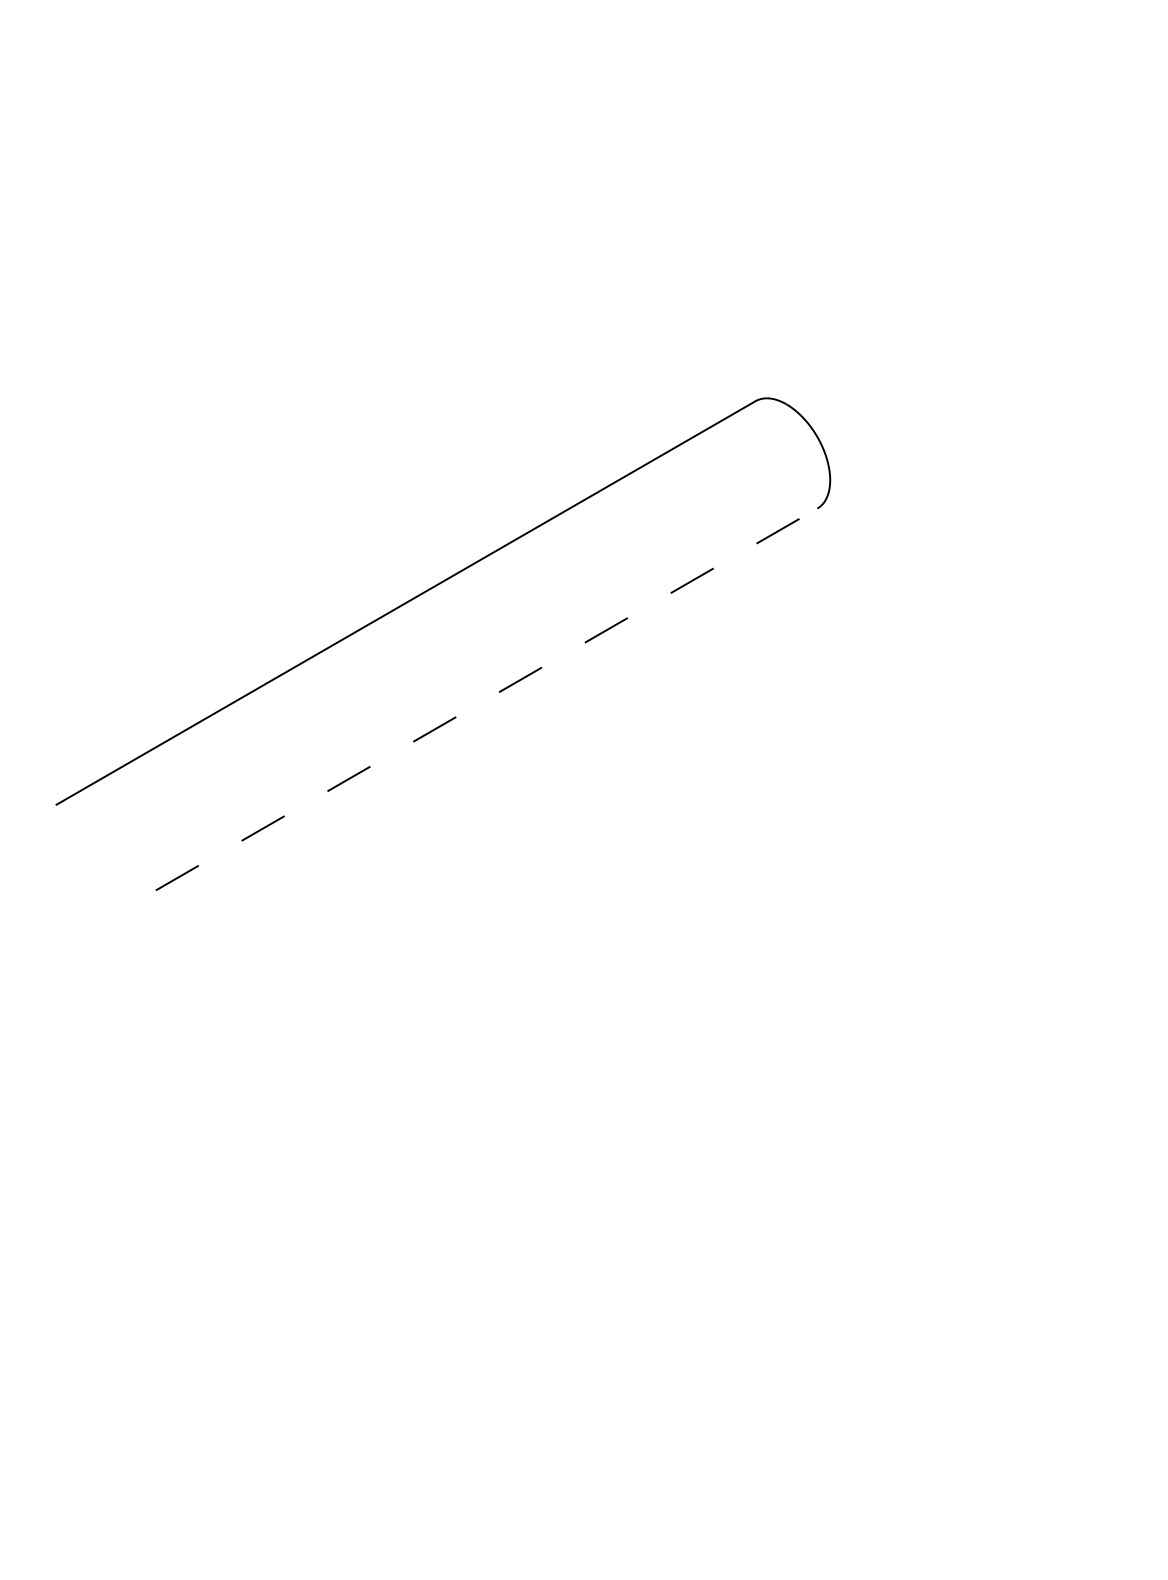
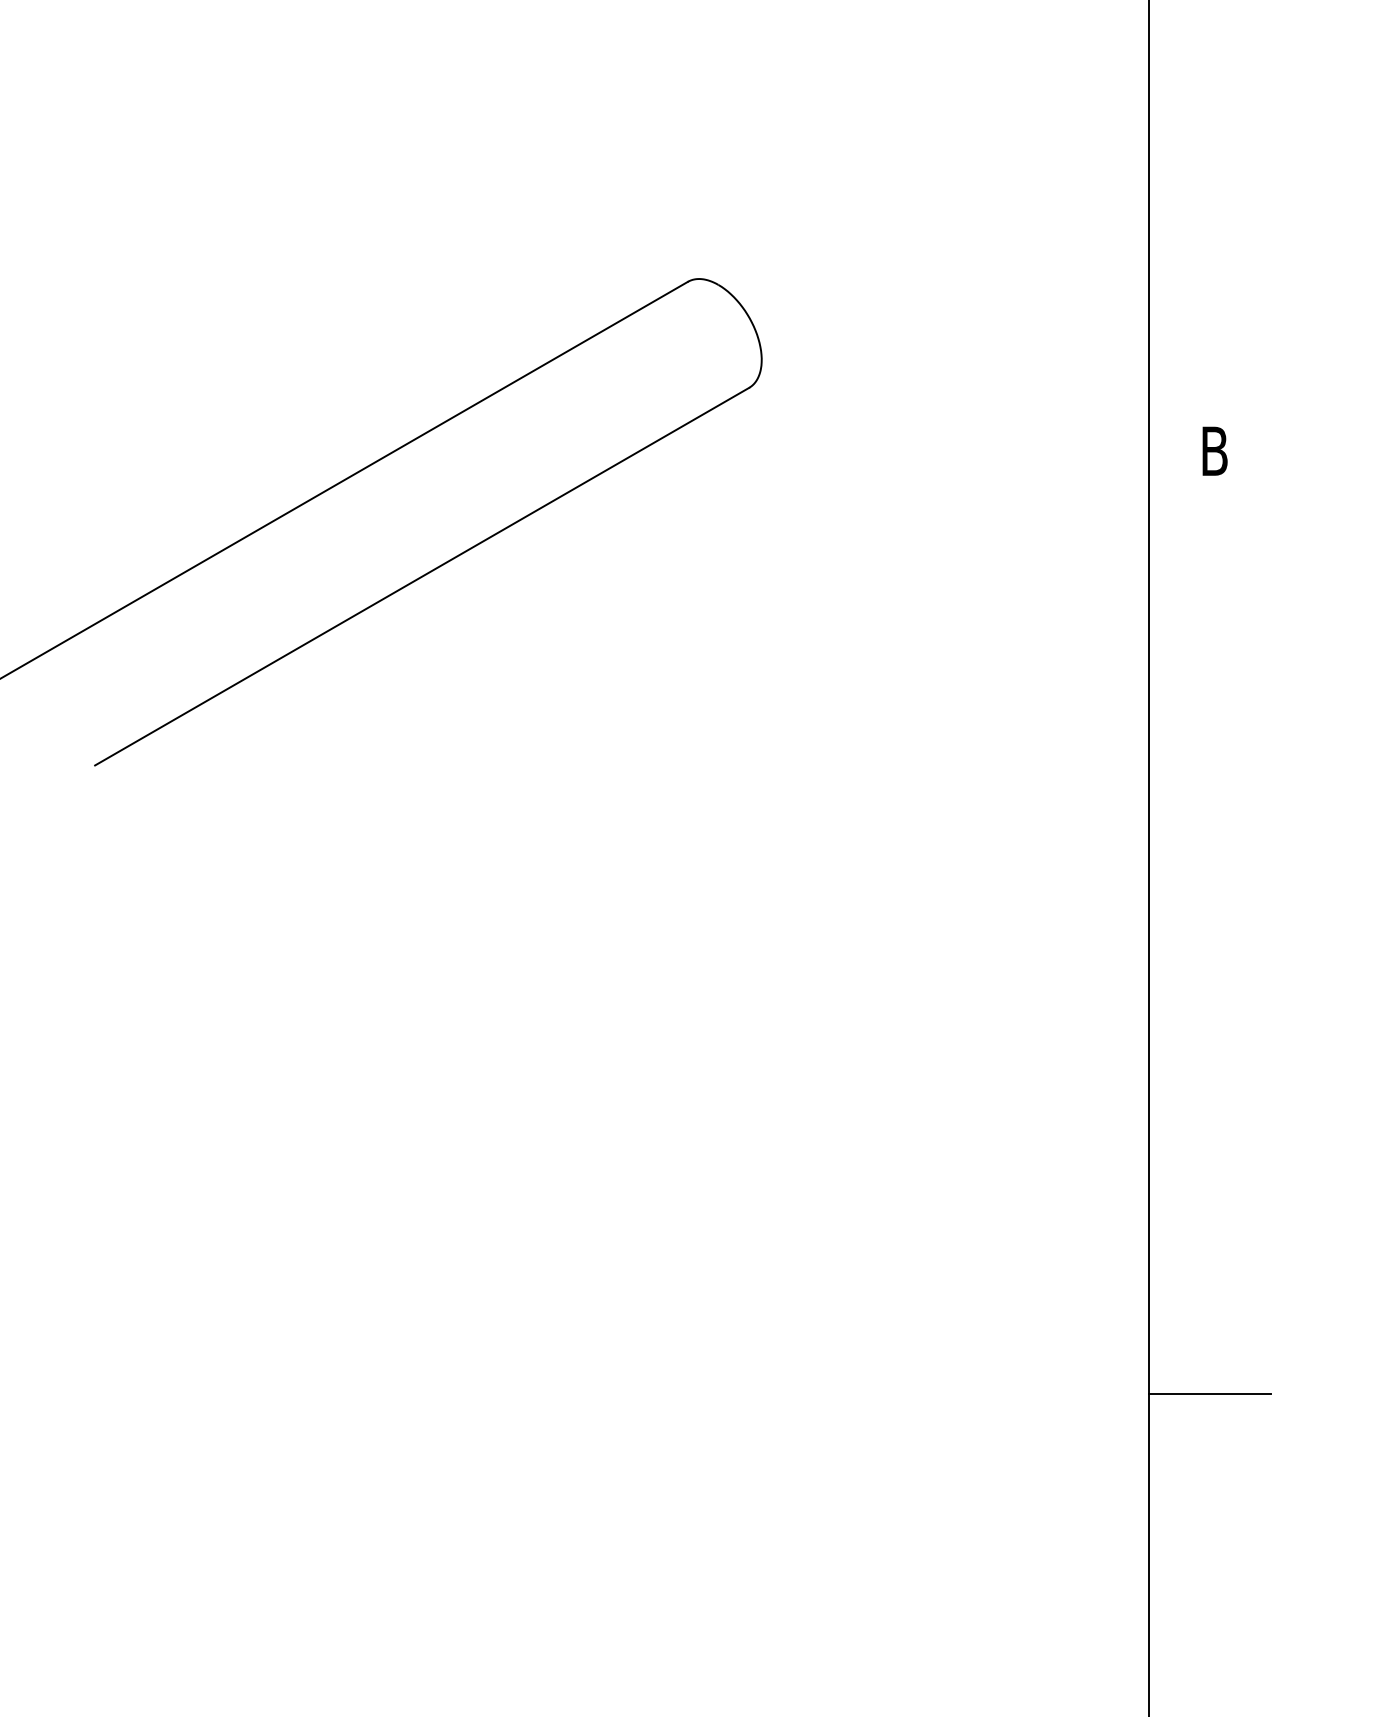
line: (487, 699) -> (422, 576), dashed -> solid

